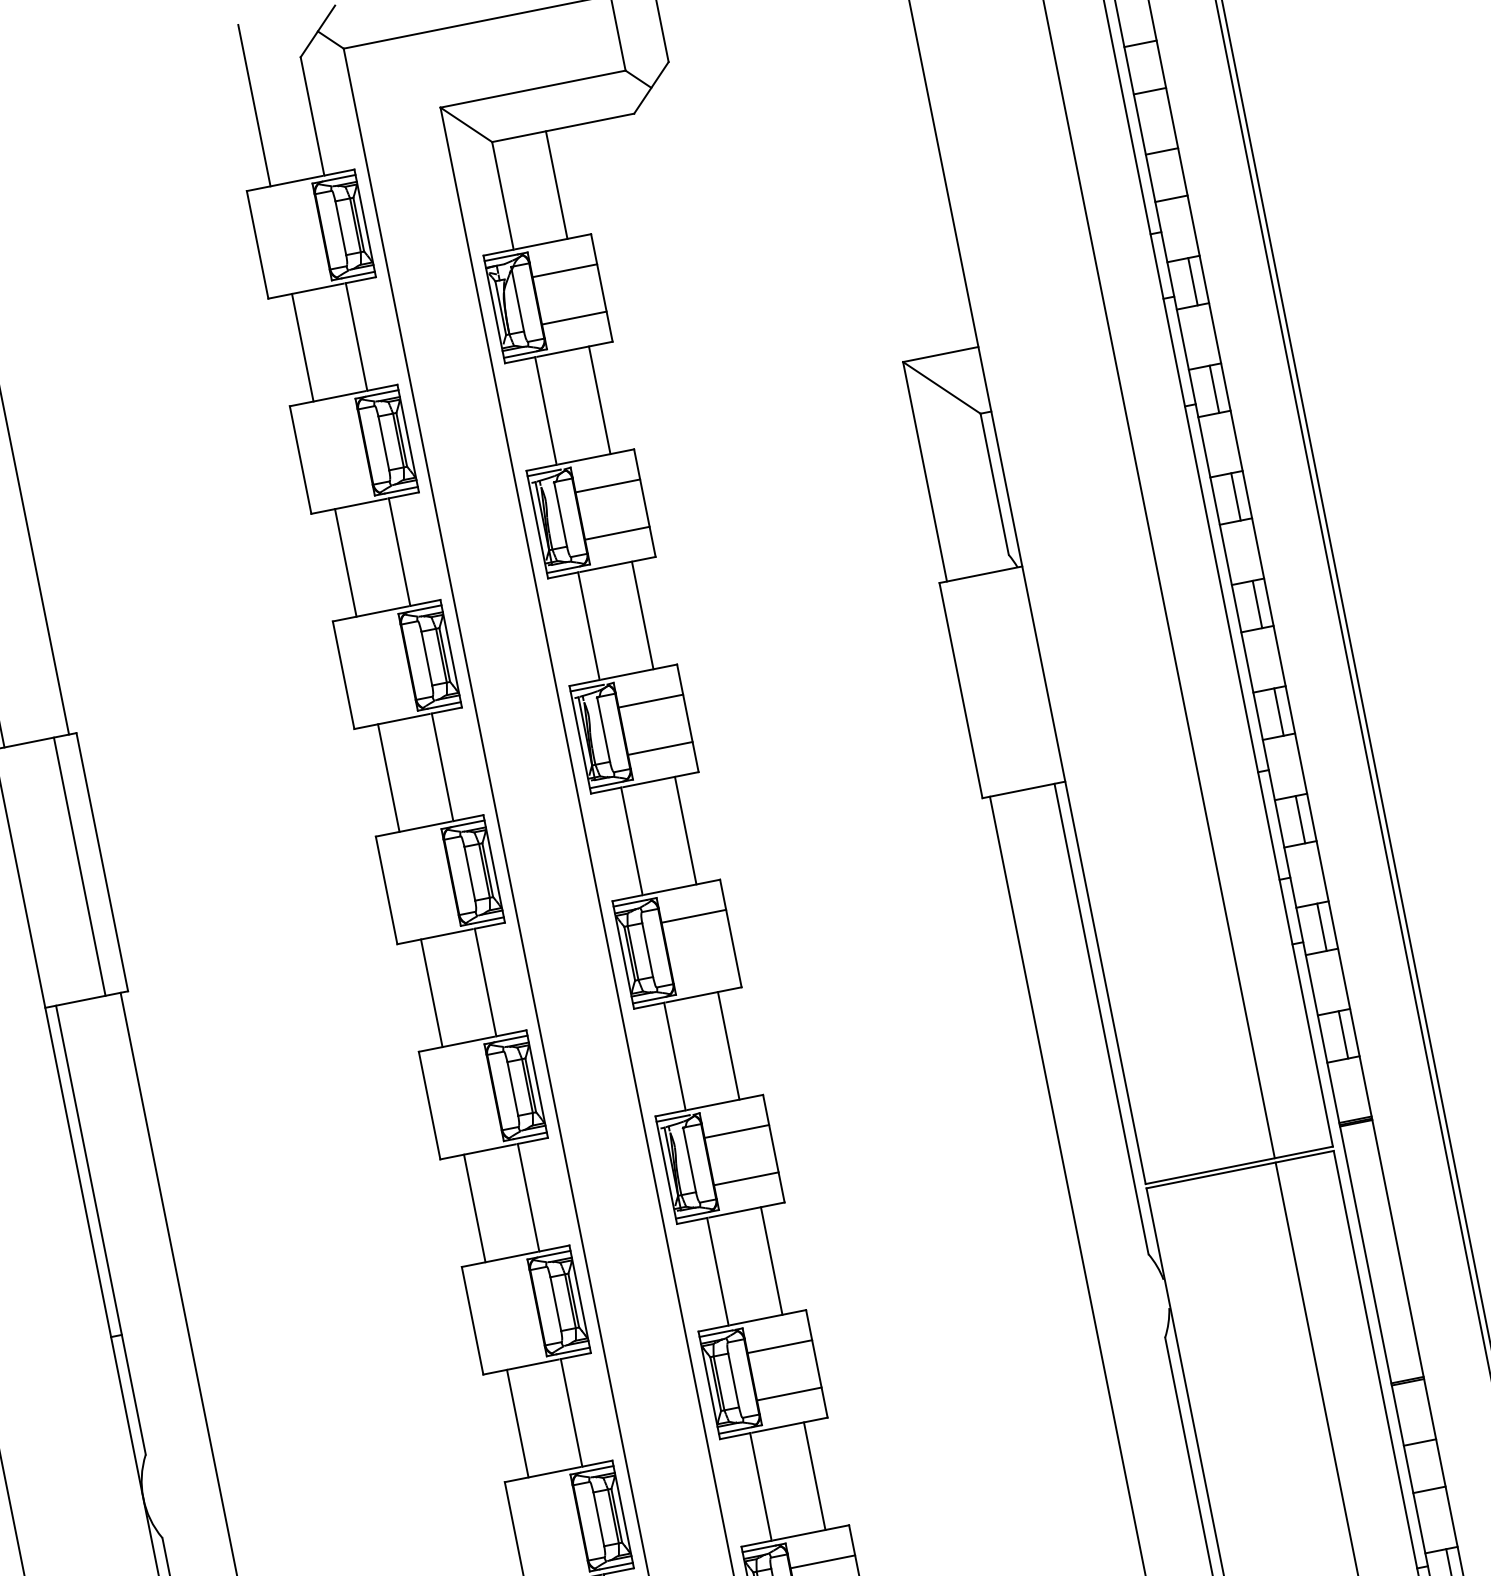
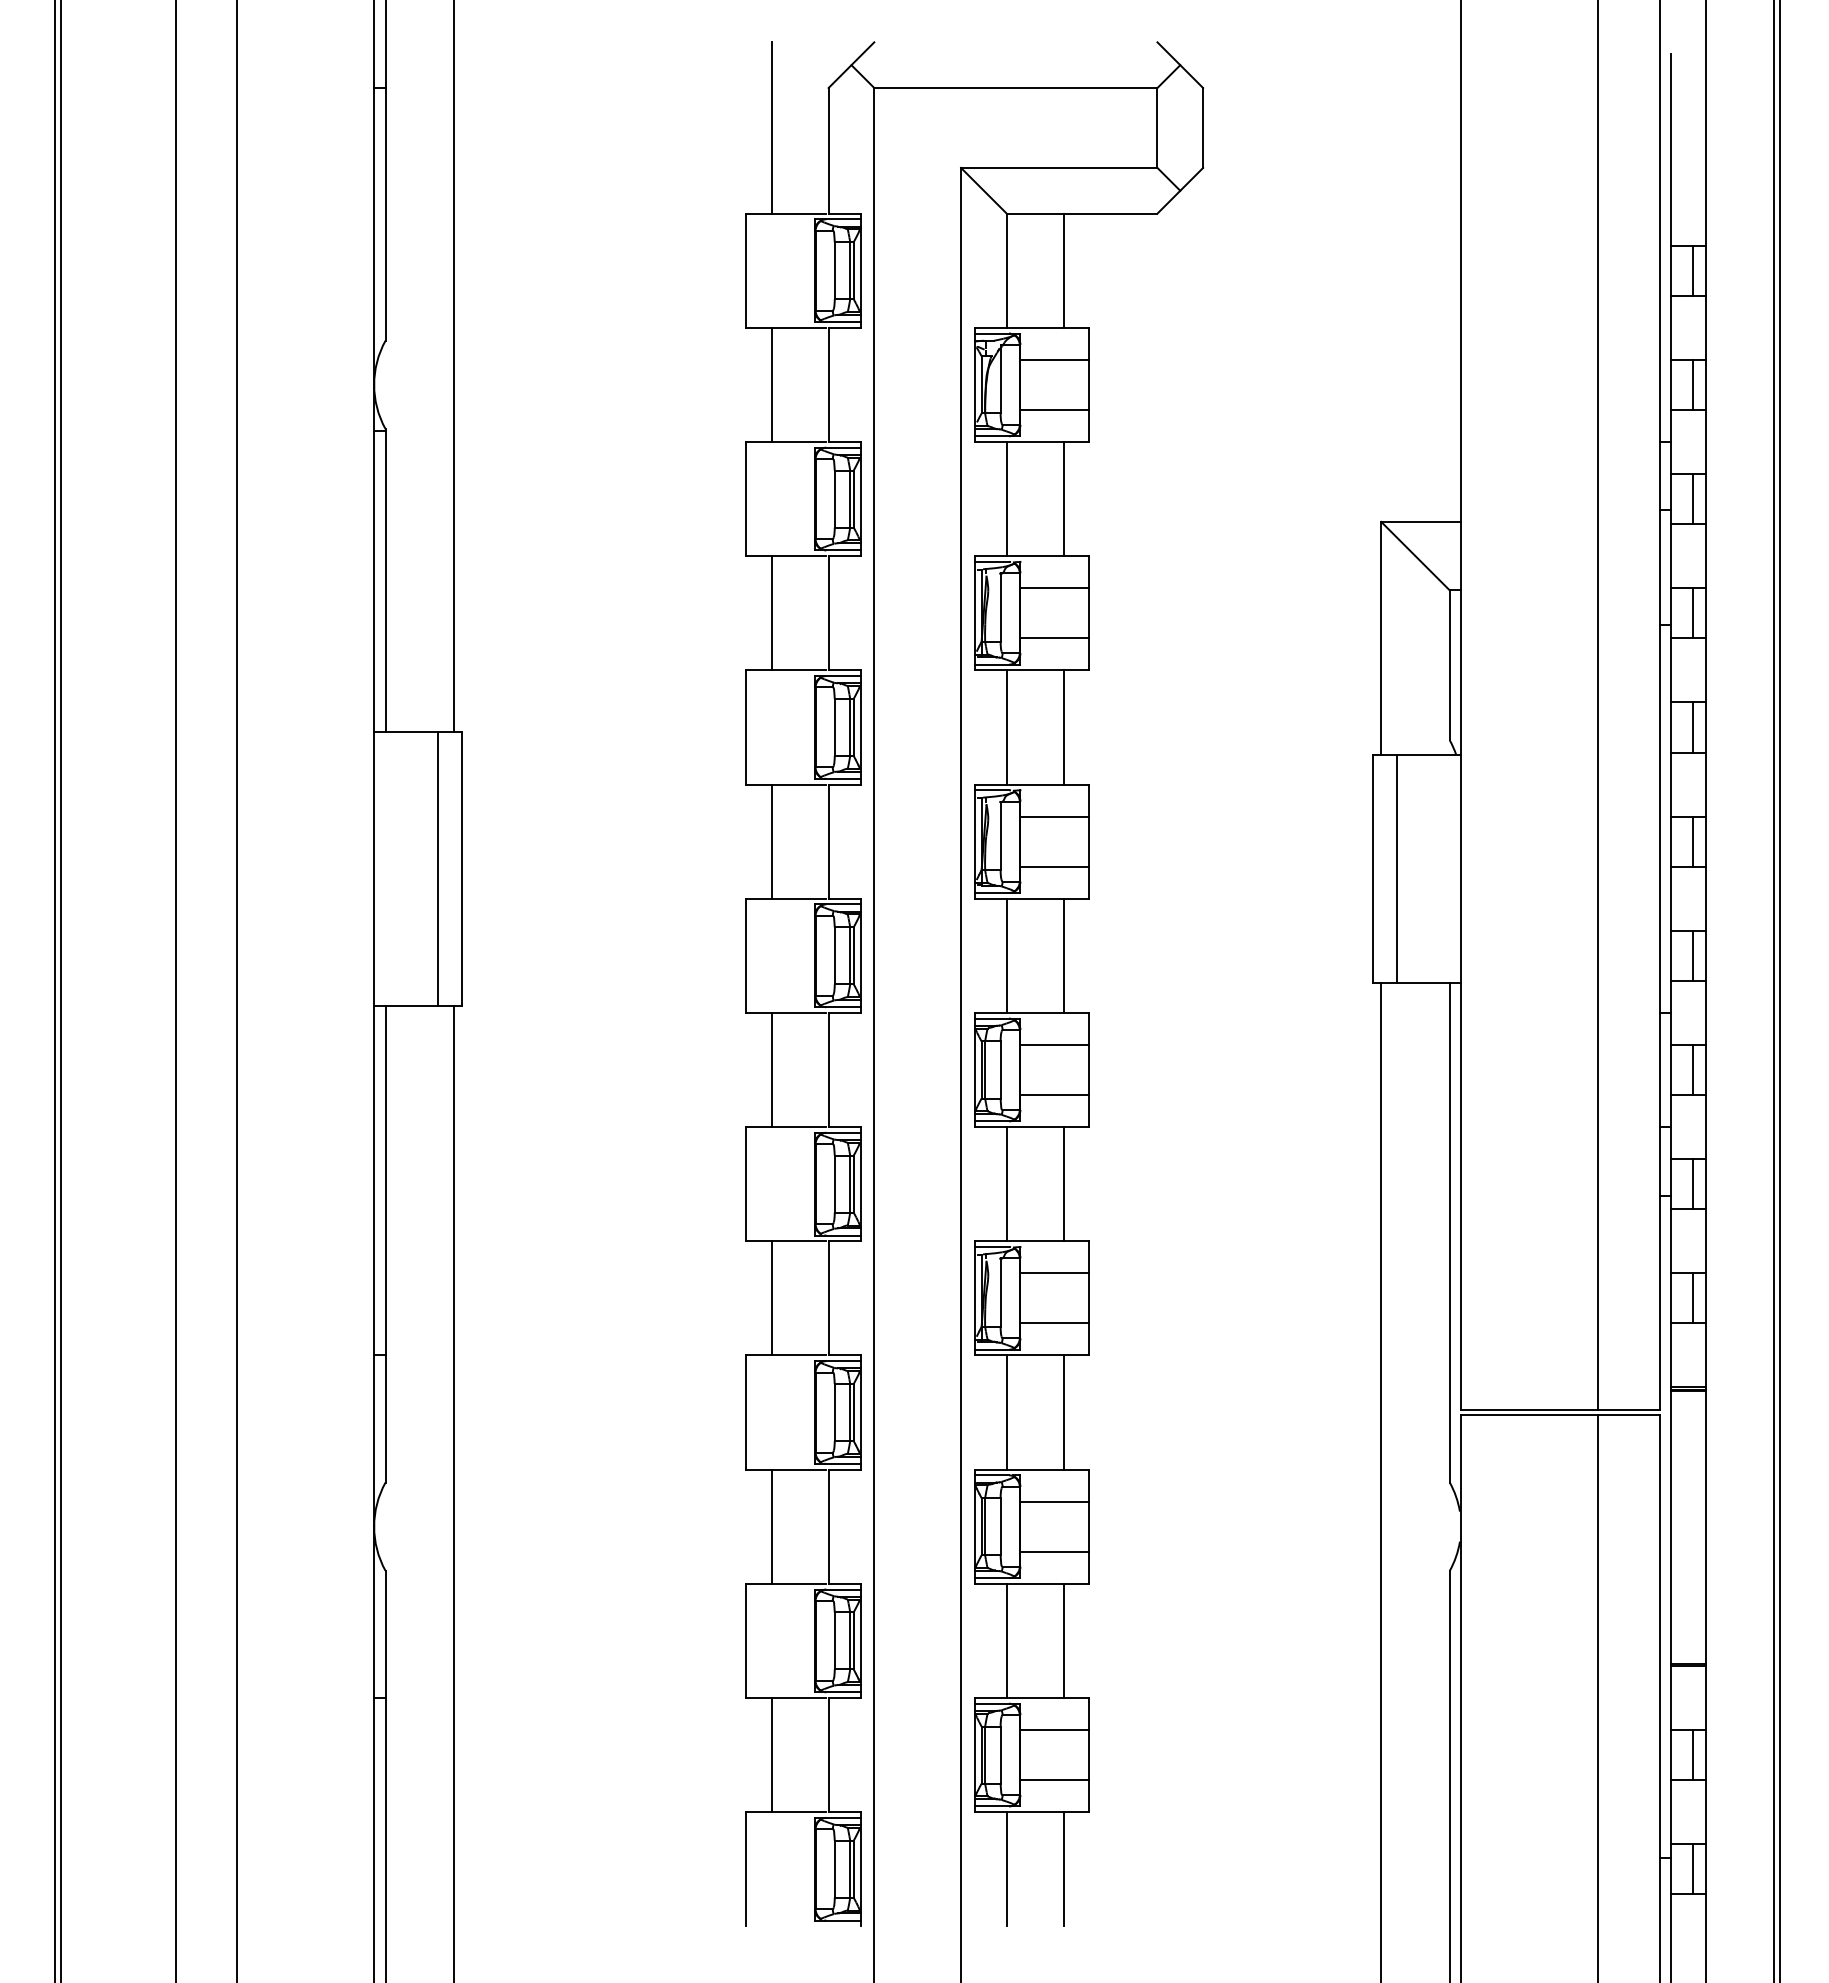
line: (1150, 66) -> (1693, 270), added
line: (1171, 173) -> (1693, 384), added
line: (983, 685) -> (1397, 868), added
line: (703, 964) -> (1054, 1095), added
line: (1429, 1464) -> (1693, 1754), added

